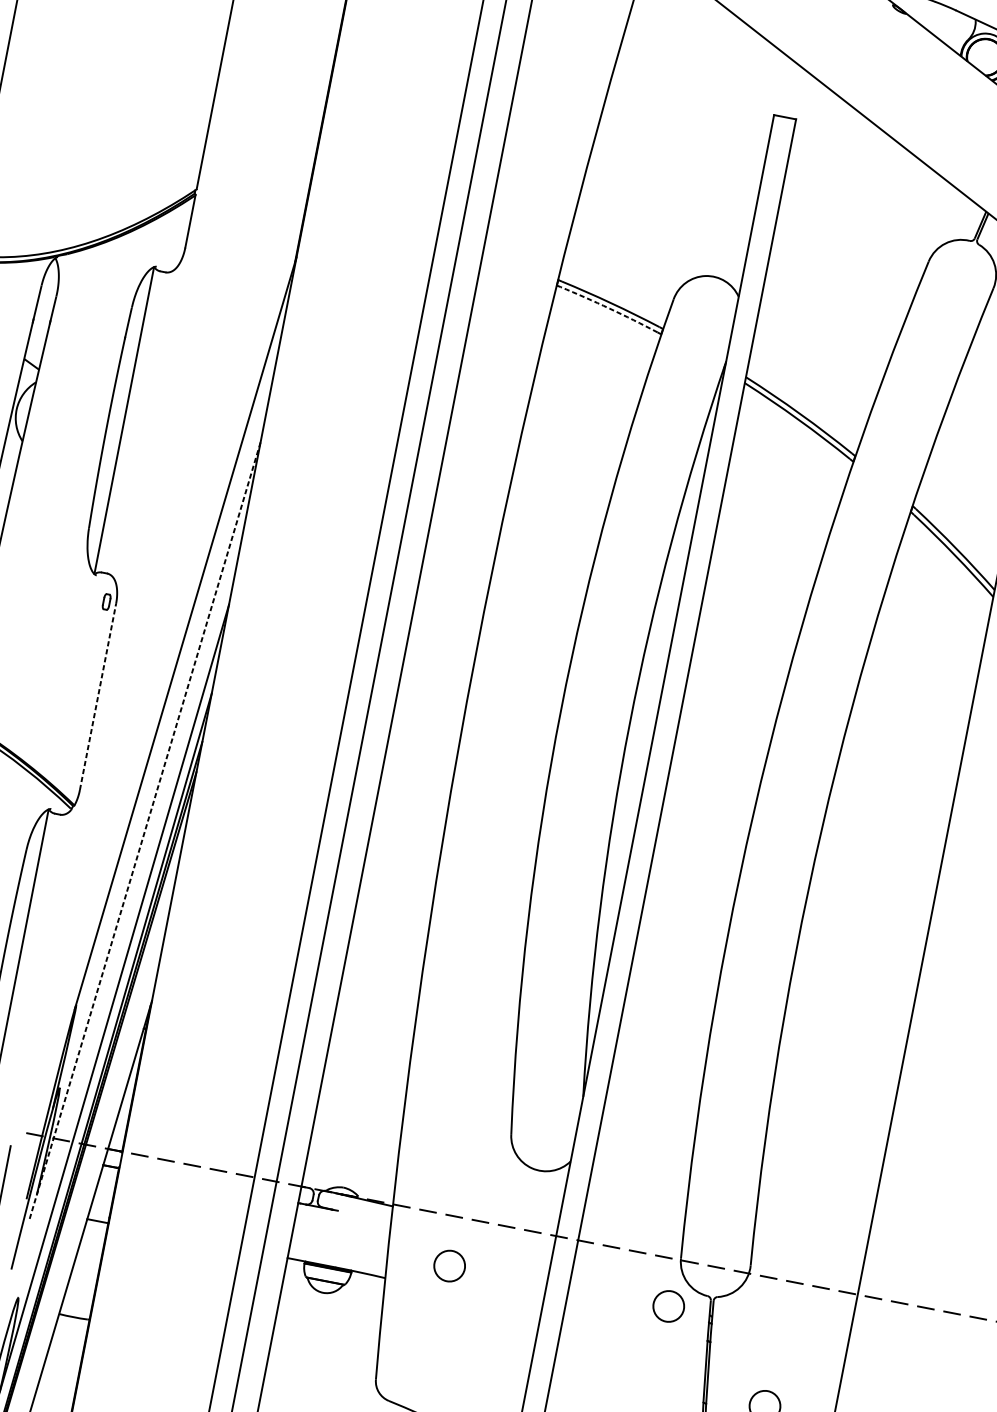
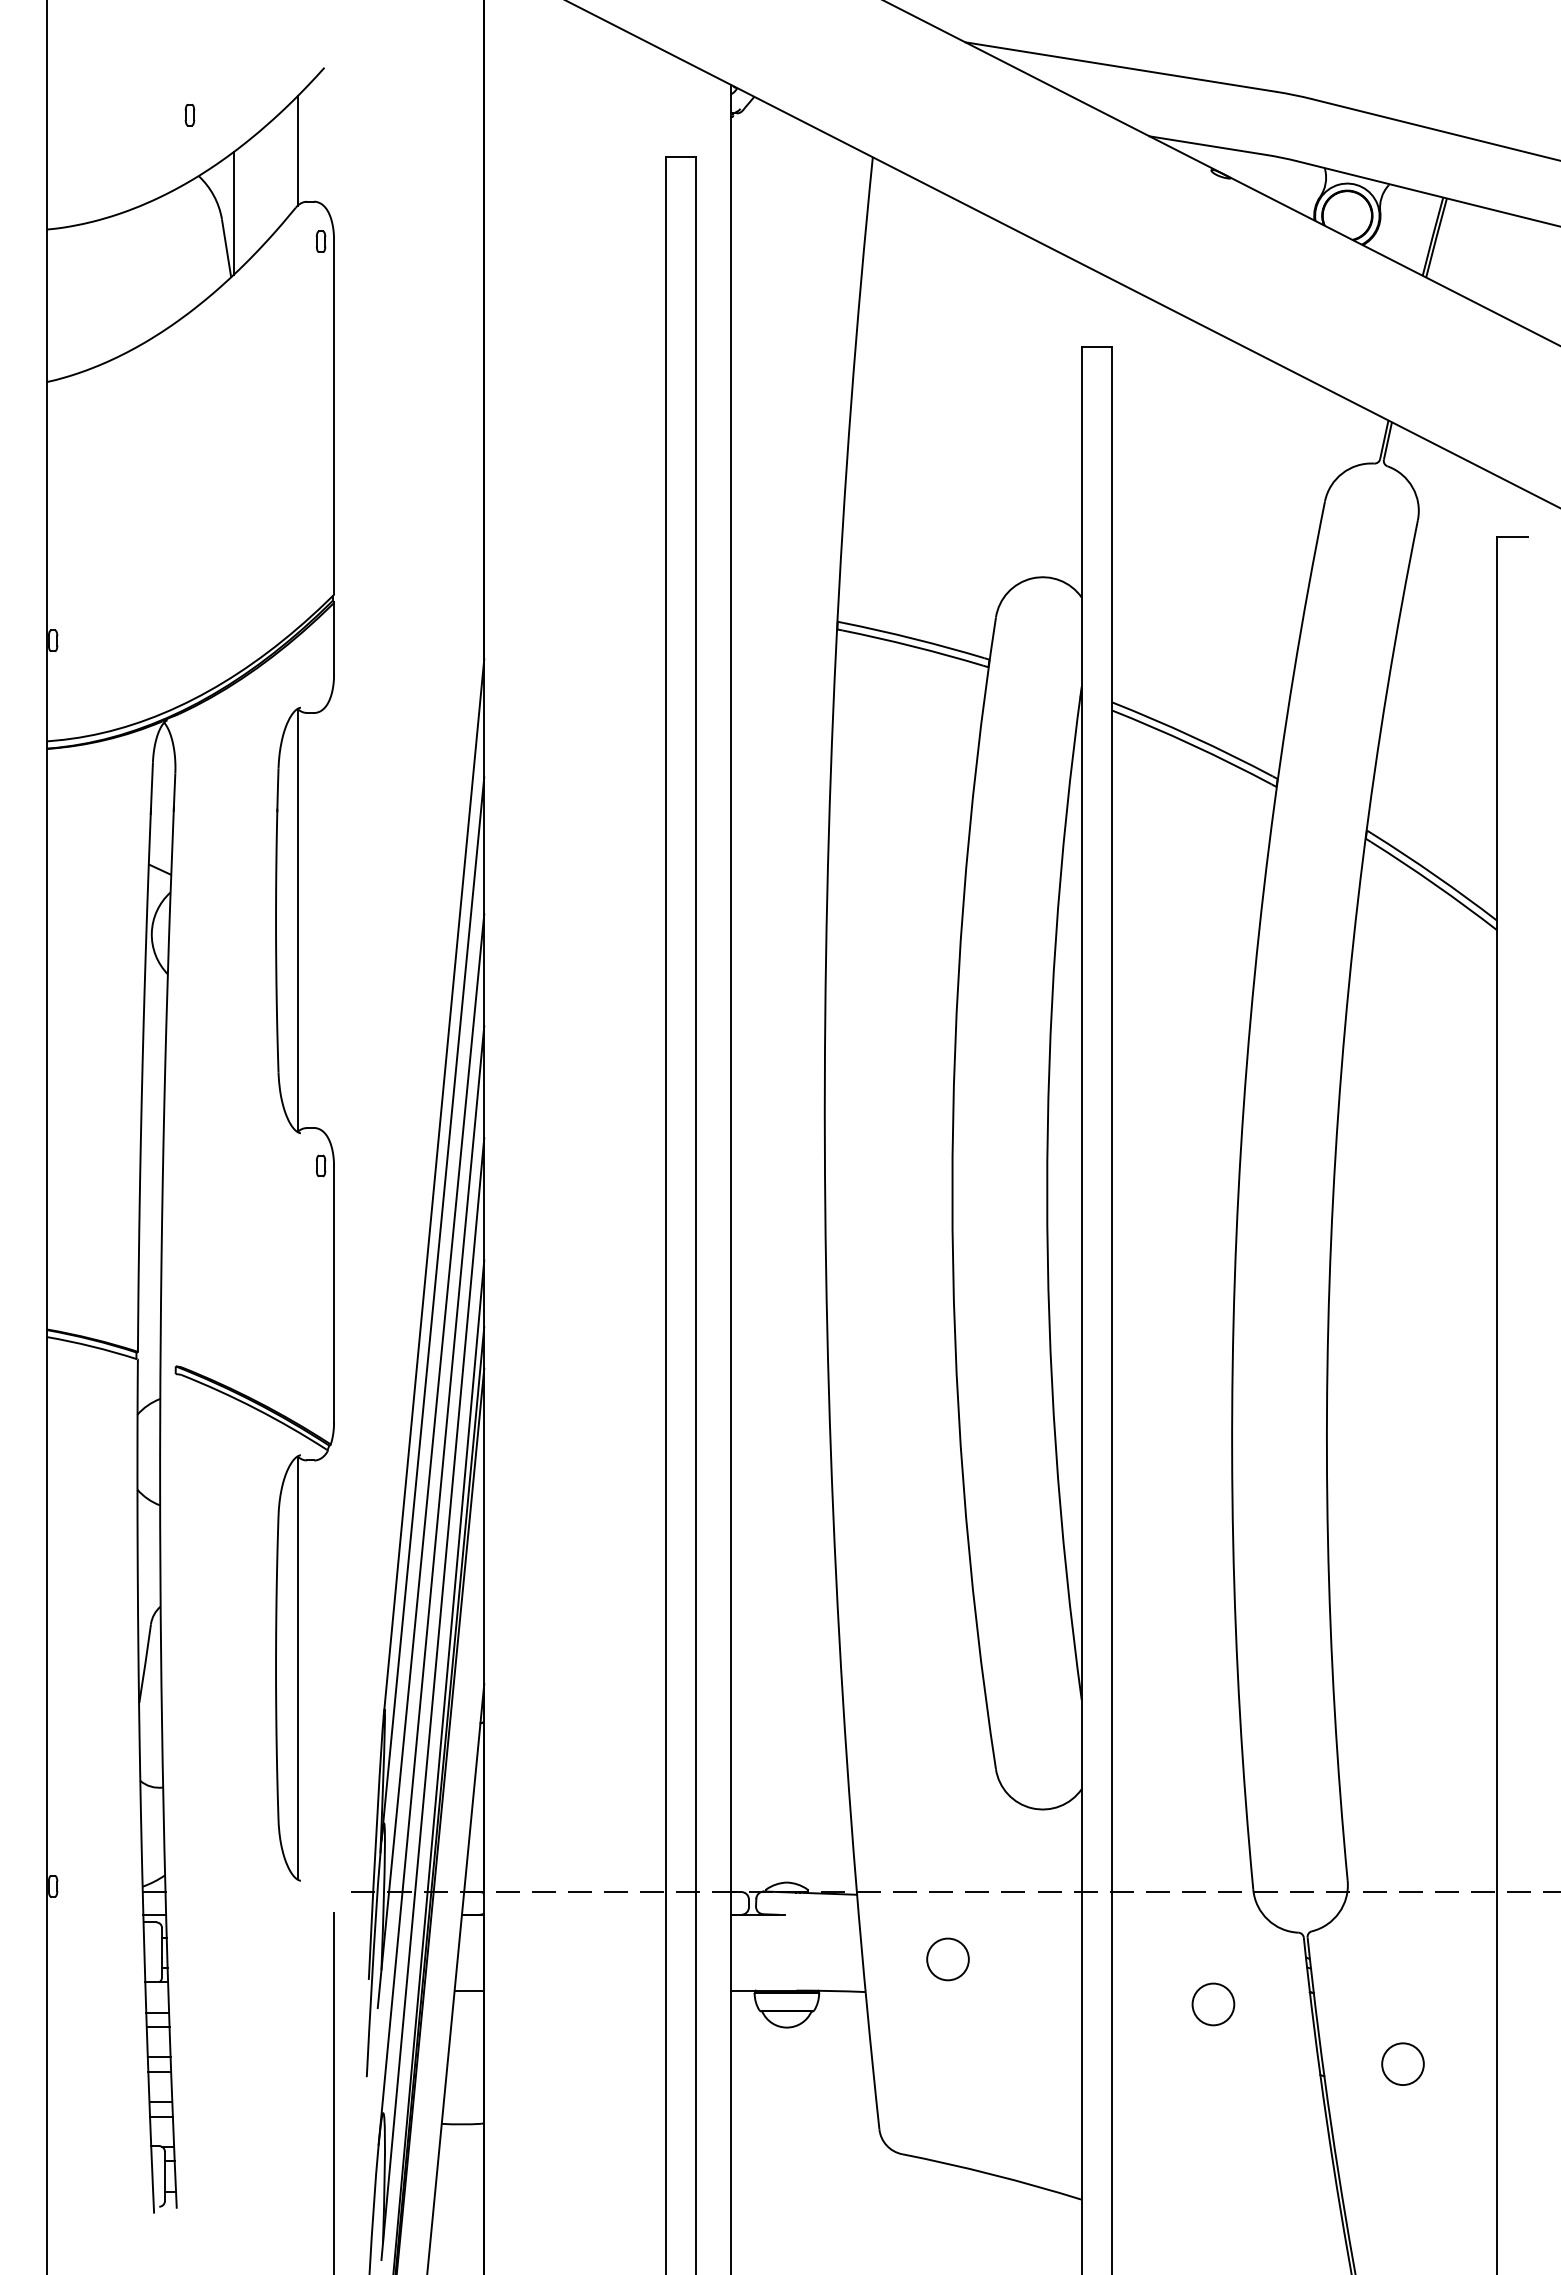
arc: (609, 308) -> (913, 646), dashed -> solid
line: (98, 696) -> (334, 1293), dashed -> solid
line: (167, 721) -> (432, 1308), added
line: (144, 831) -> (430, 1461), dashed -> solid
line: (127, 921) -> (431, 1585), added
circle: (668, 1306) -> (1213, 2004), moved

